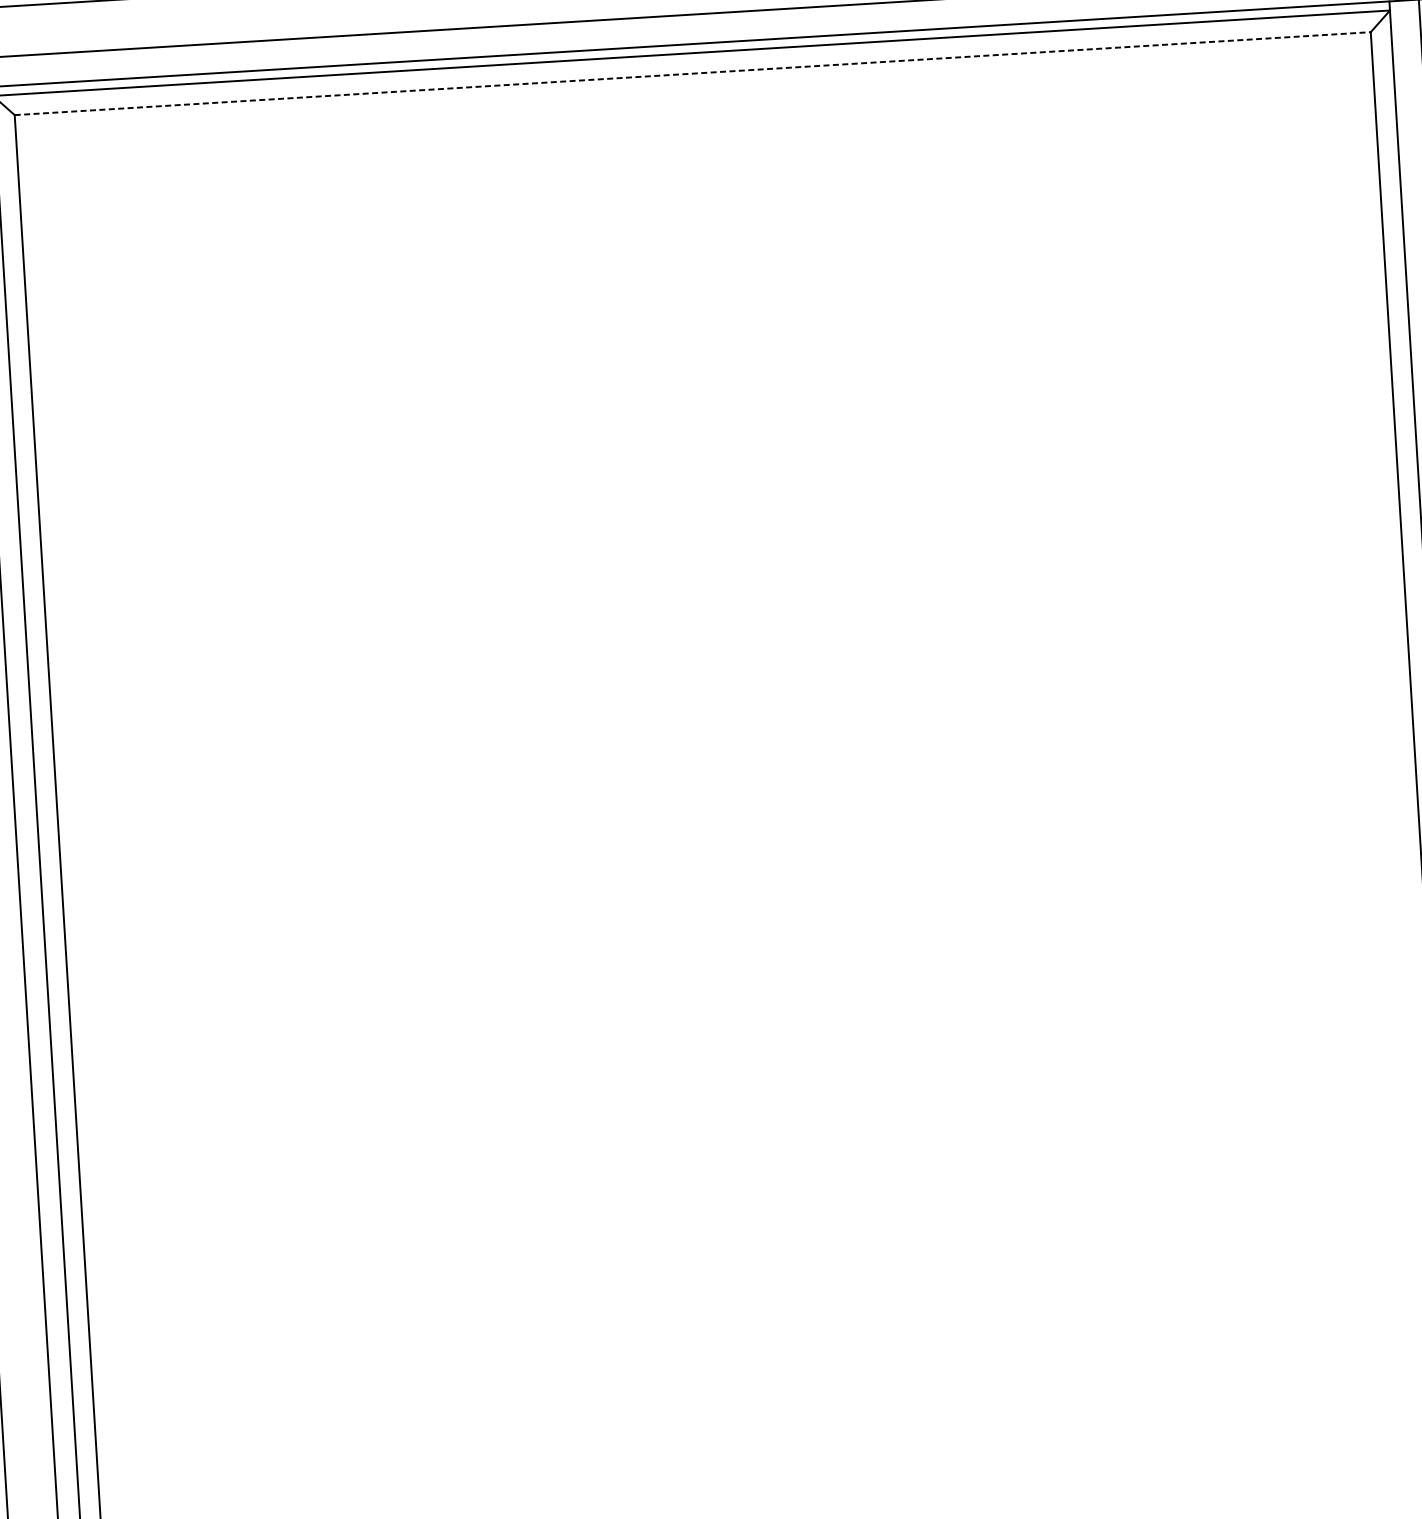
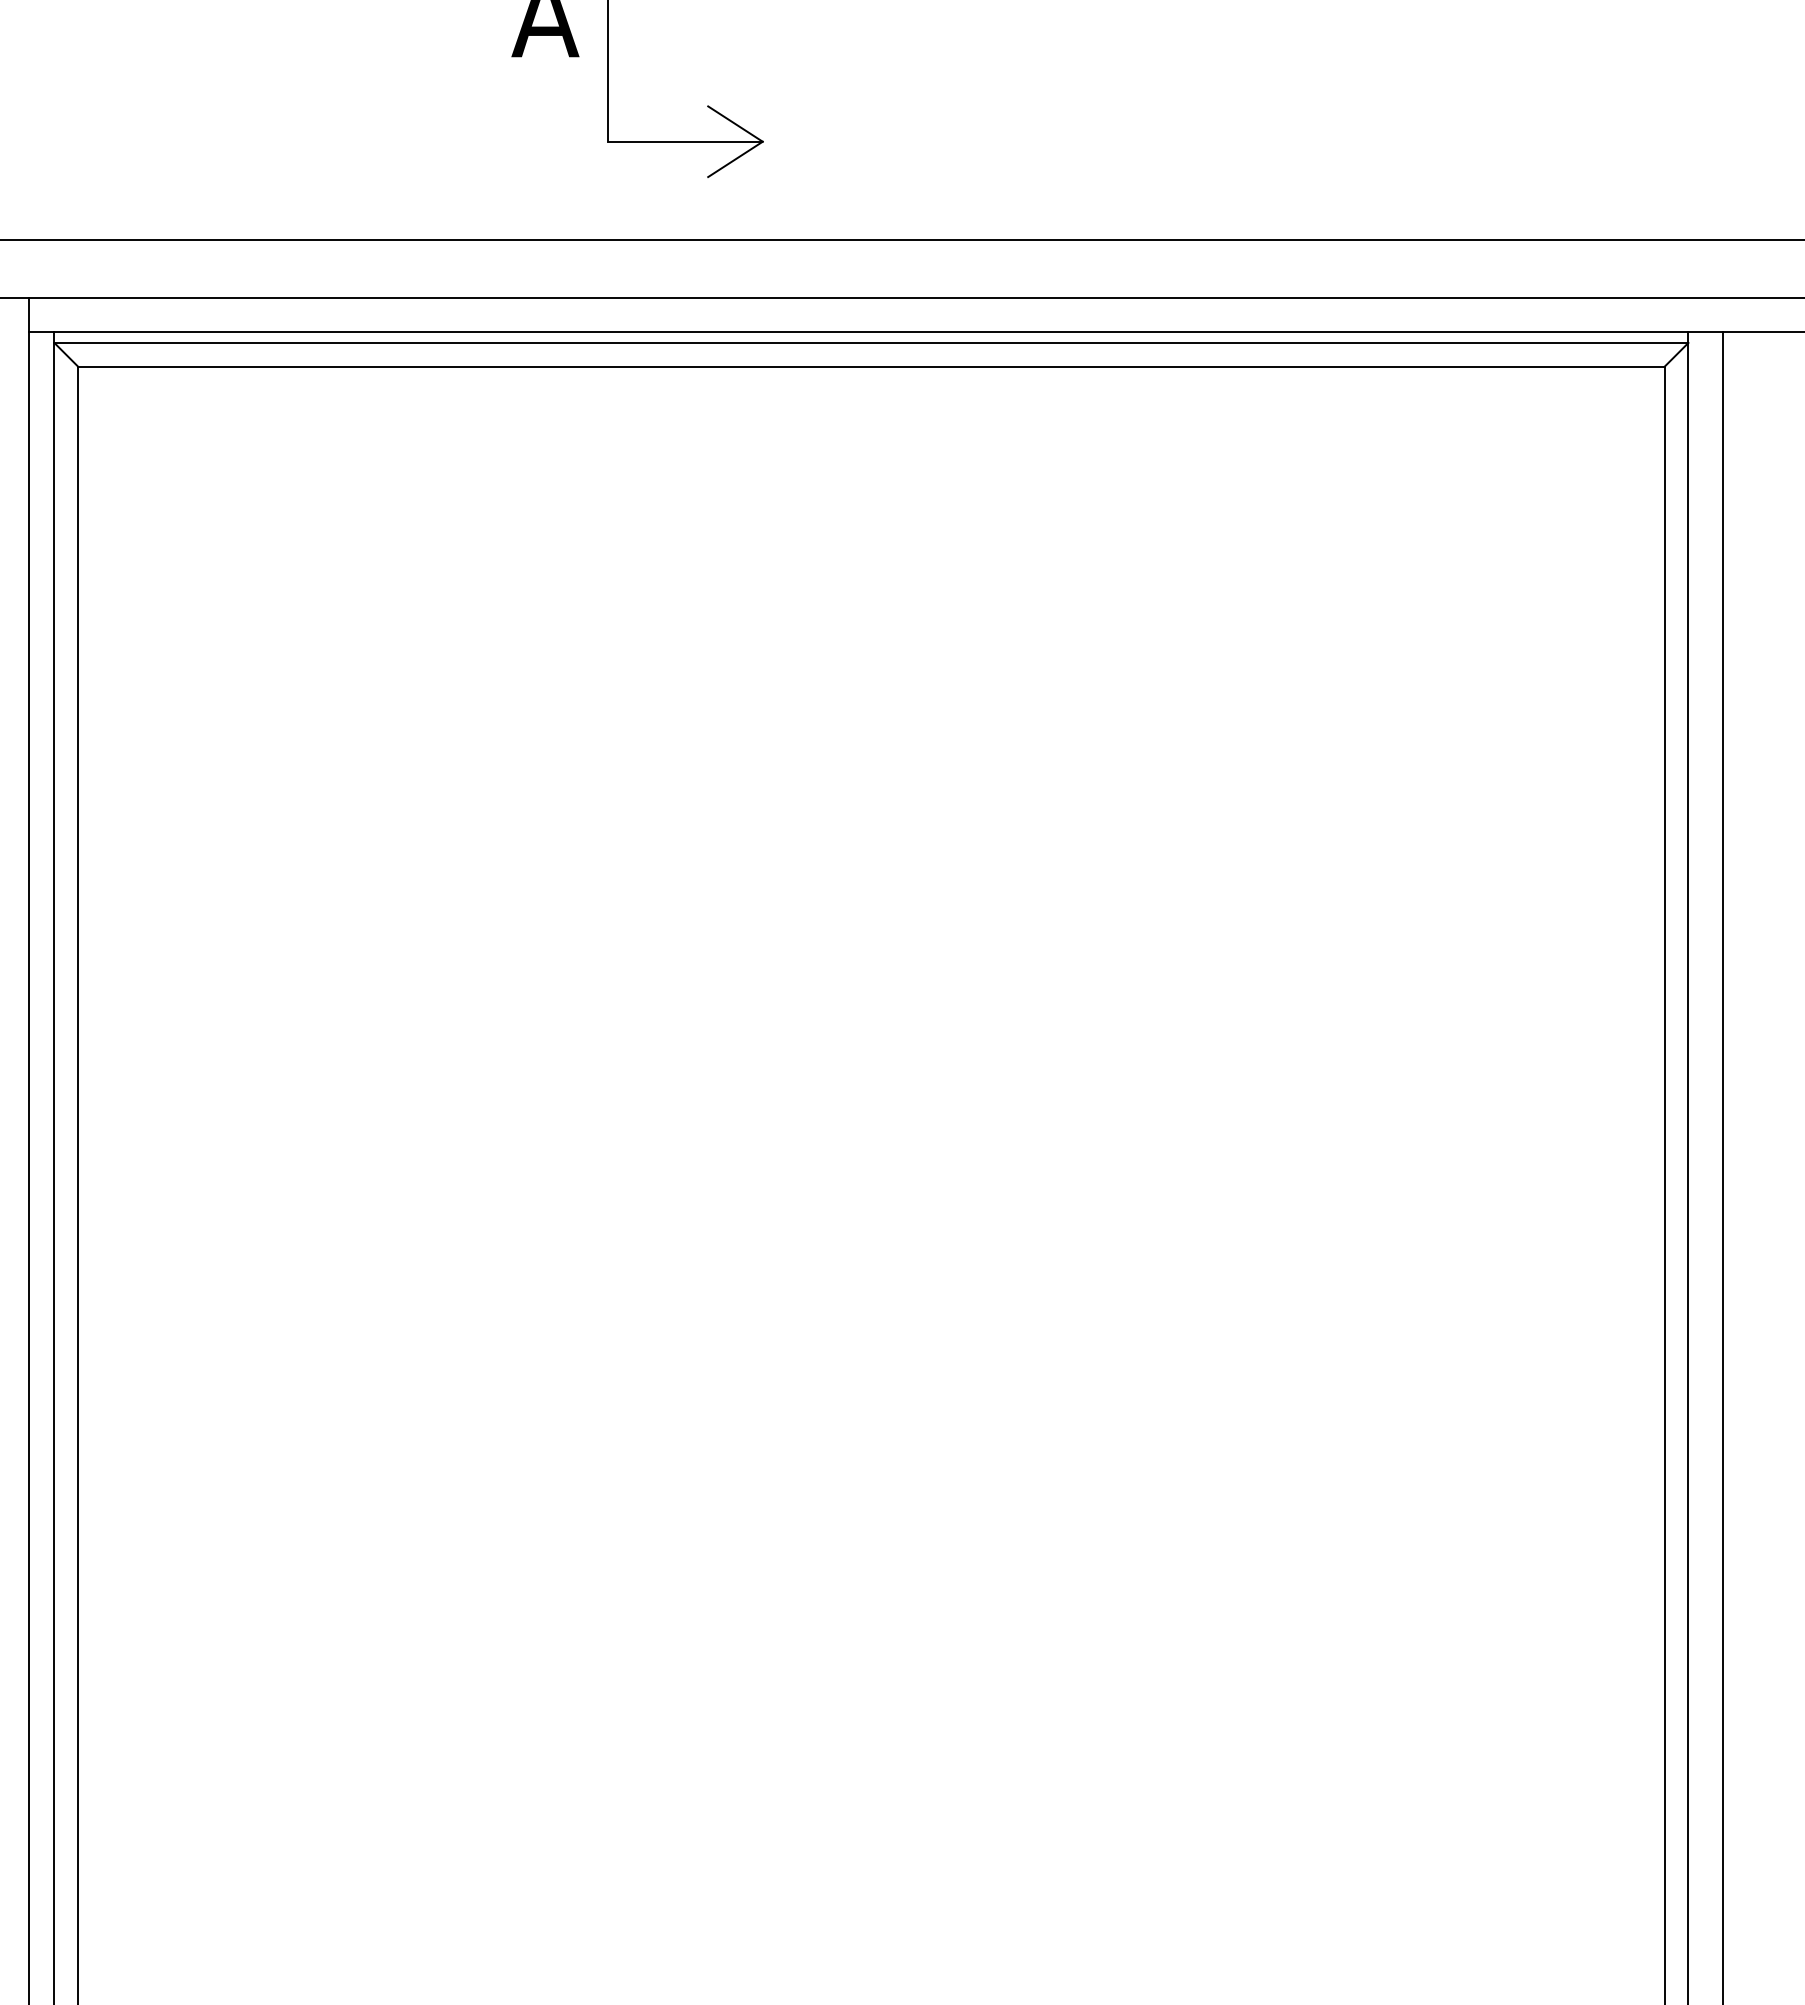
line: (692, 73) -> (871, 366), dashed -> solid

